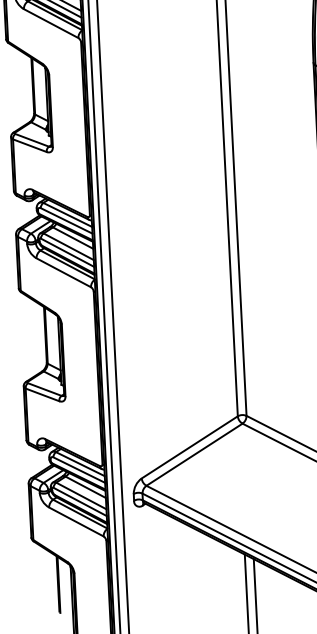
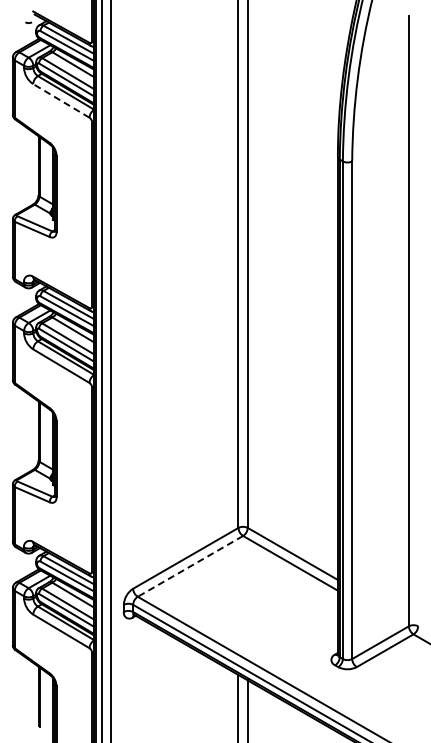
line: (51, 23) -> (61, 100), solid -> dashed
line: (194, 454) -> (190, 566), solid -> dashed

